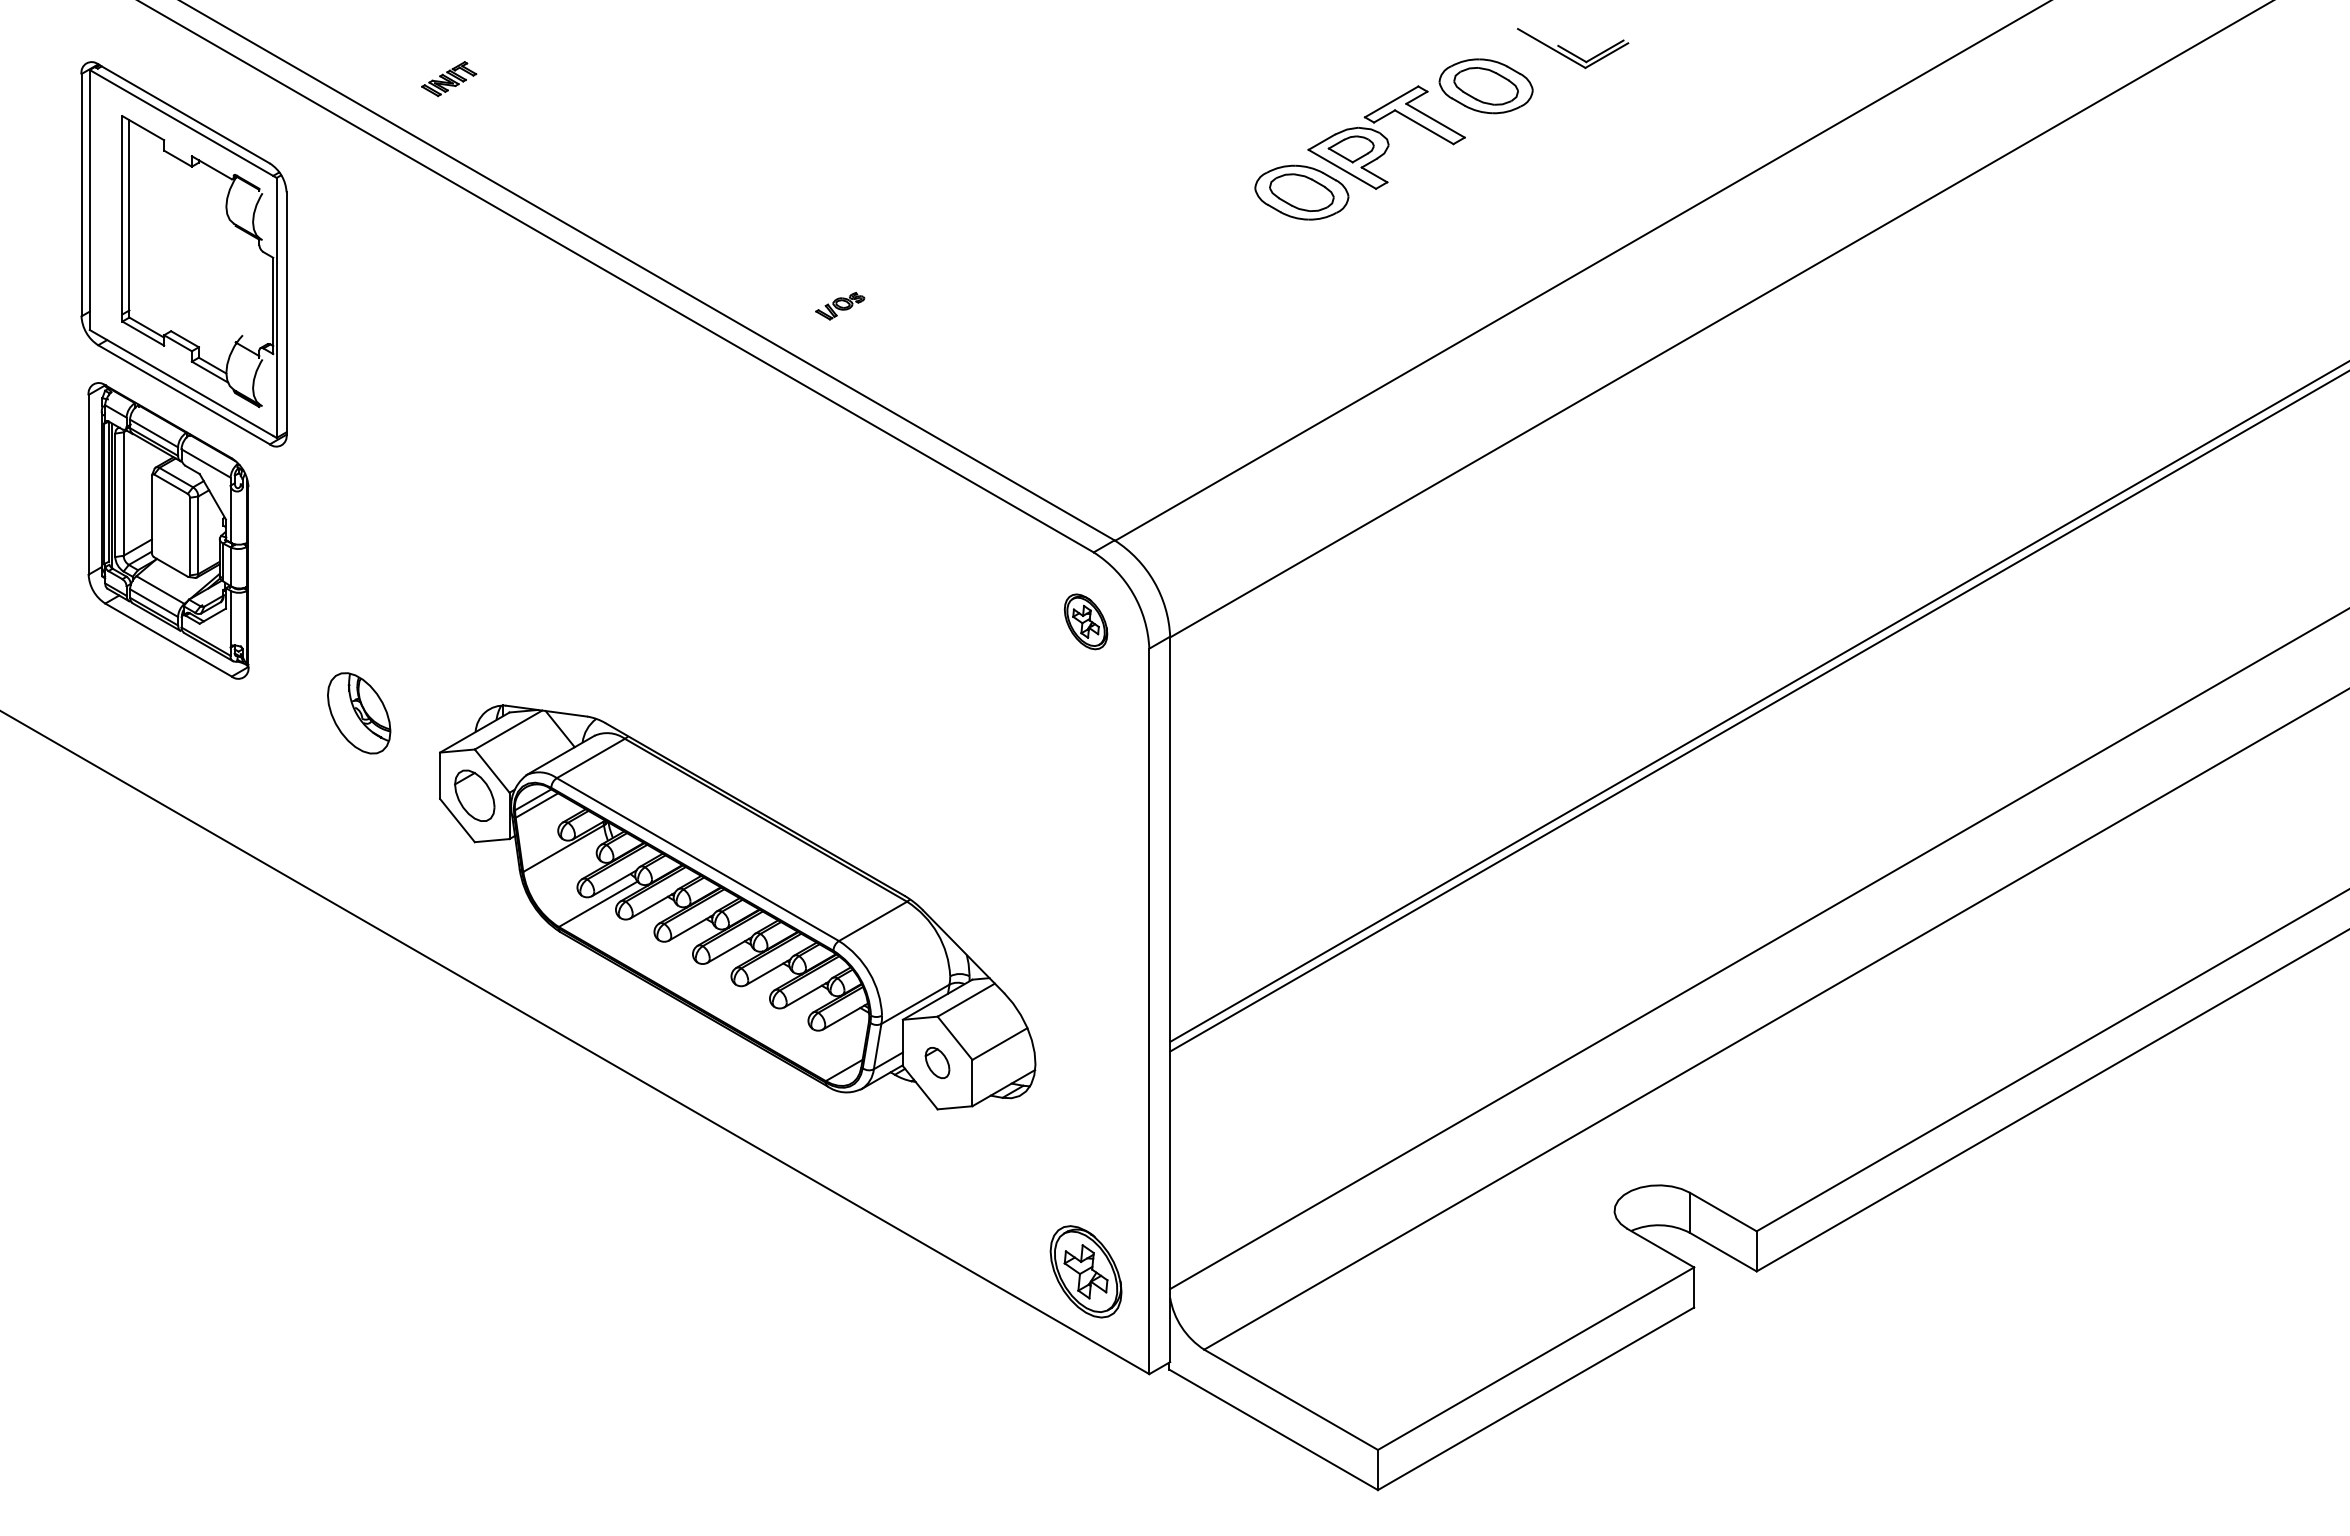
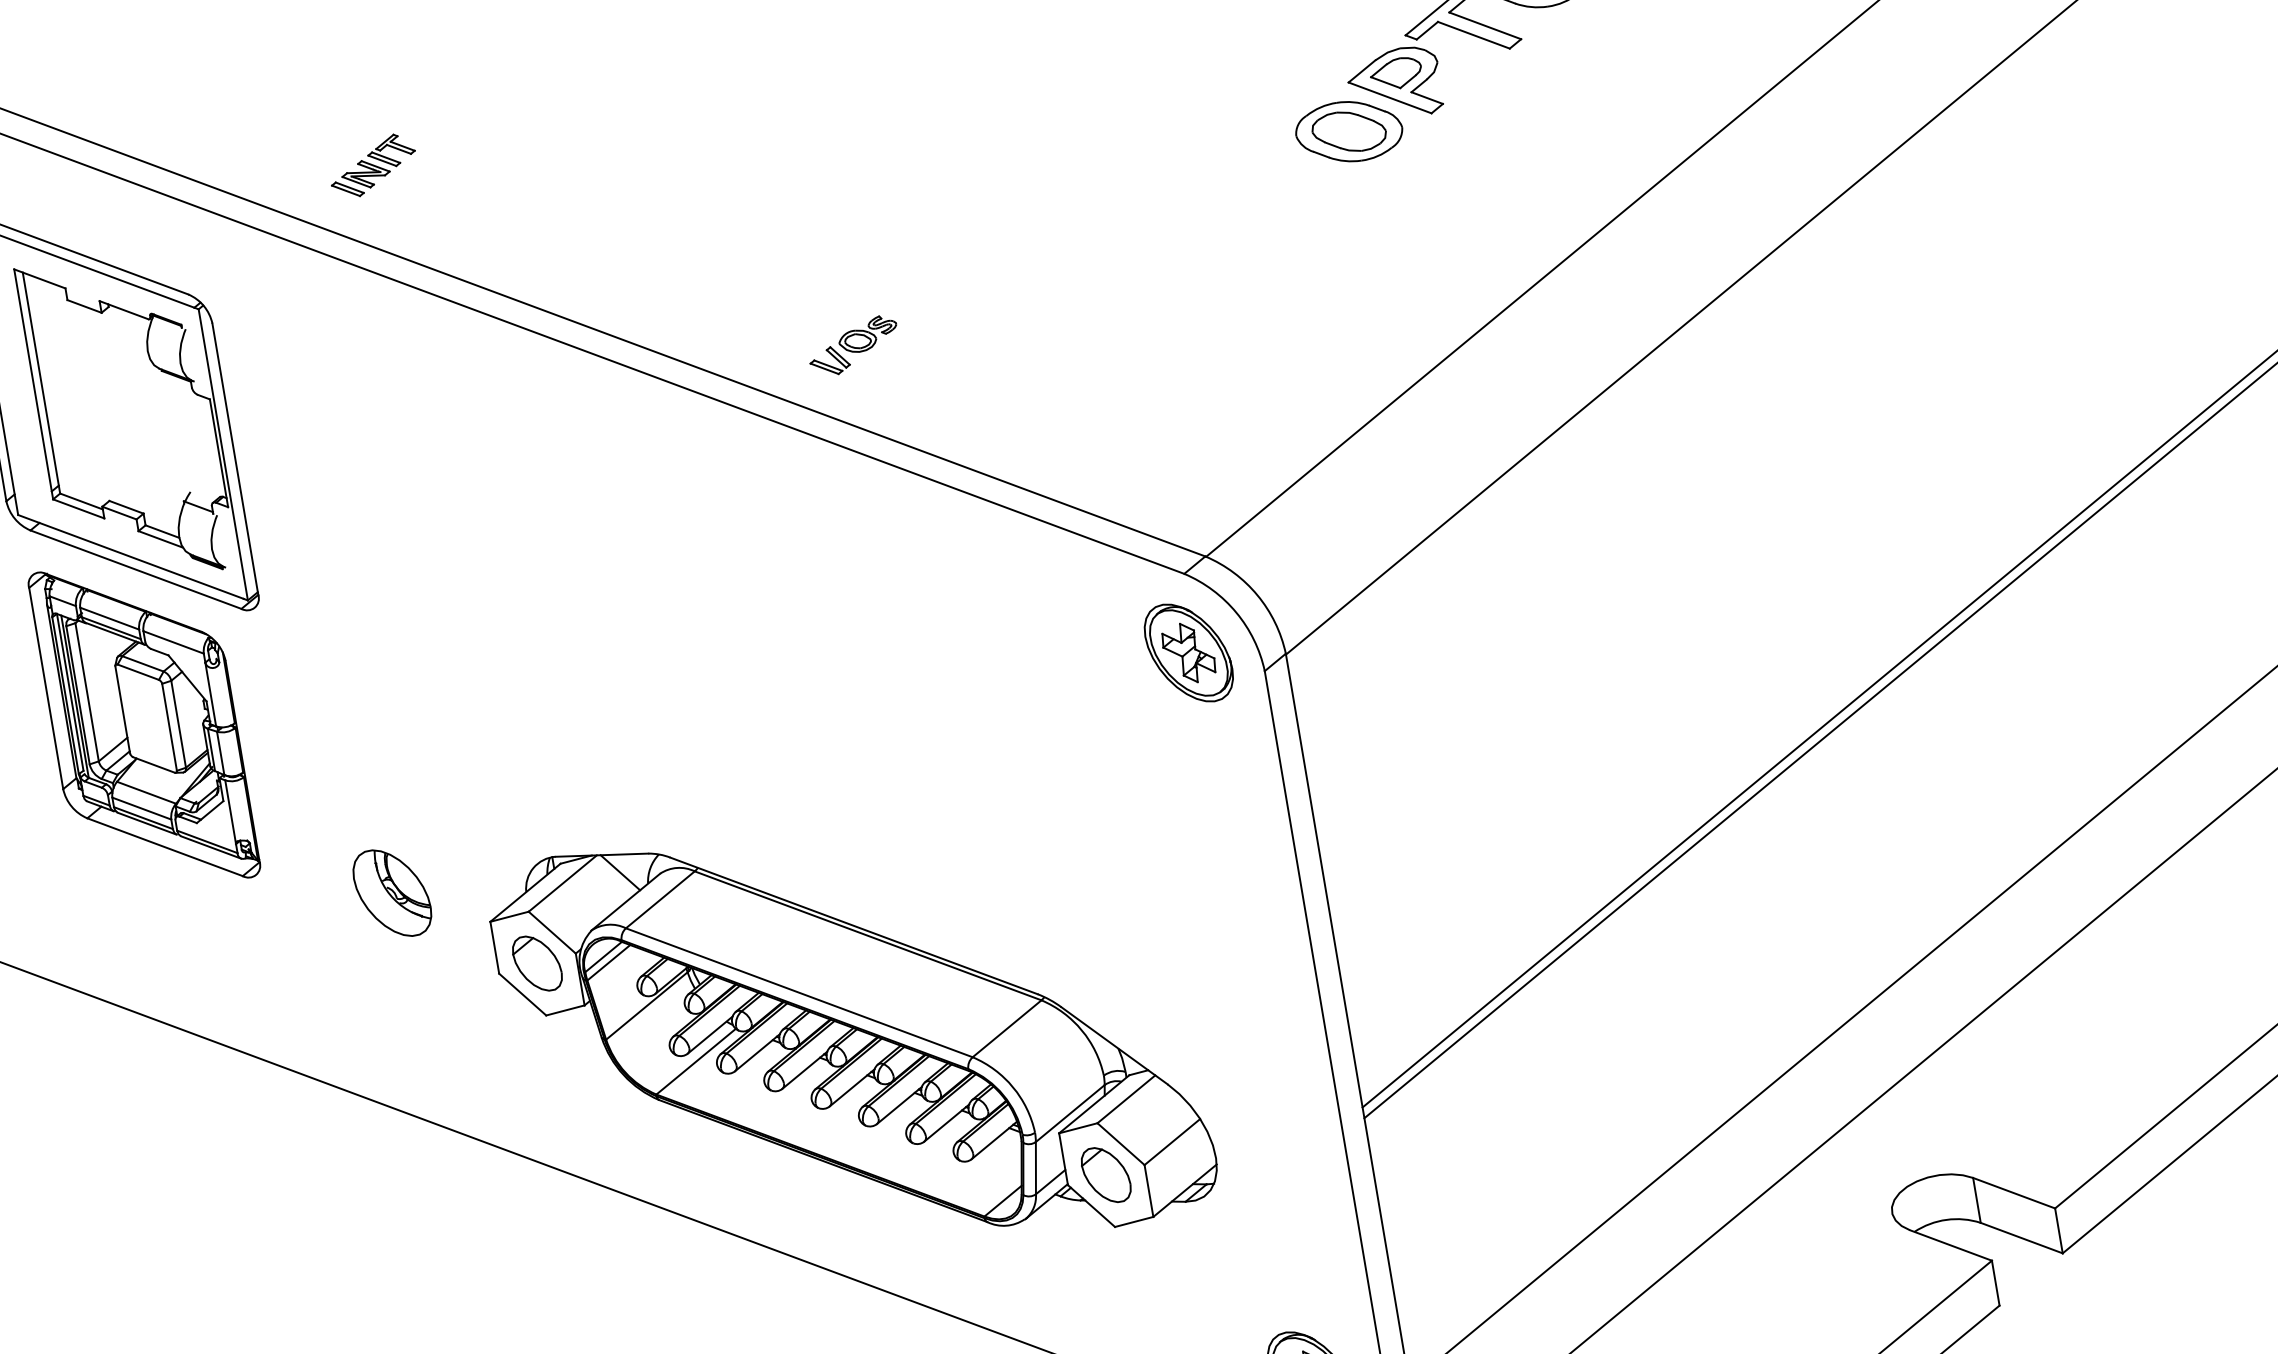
part: (448, 78) -> (372, 165), size x1.43
part: (840, 306) -> (854, 346), size x1.67
part: (1085, 621) -> (1188, 652), size x1.67
part: (937, 1062) -> (1105, 1174), size x1.67

